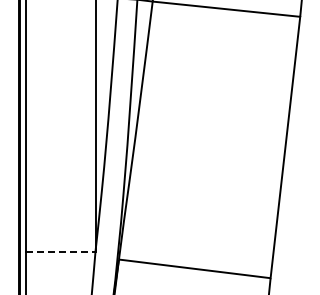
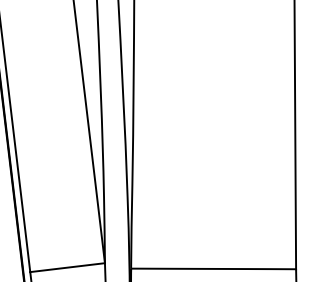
line: (60, 251) -> (67, 267), dashed -> solid

